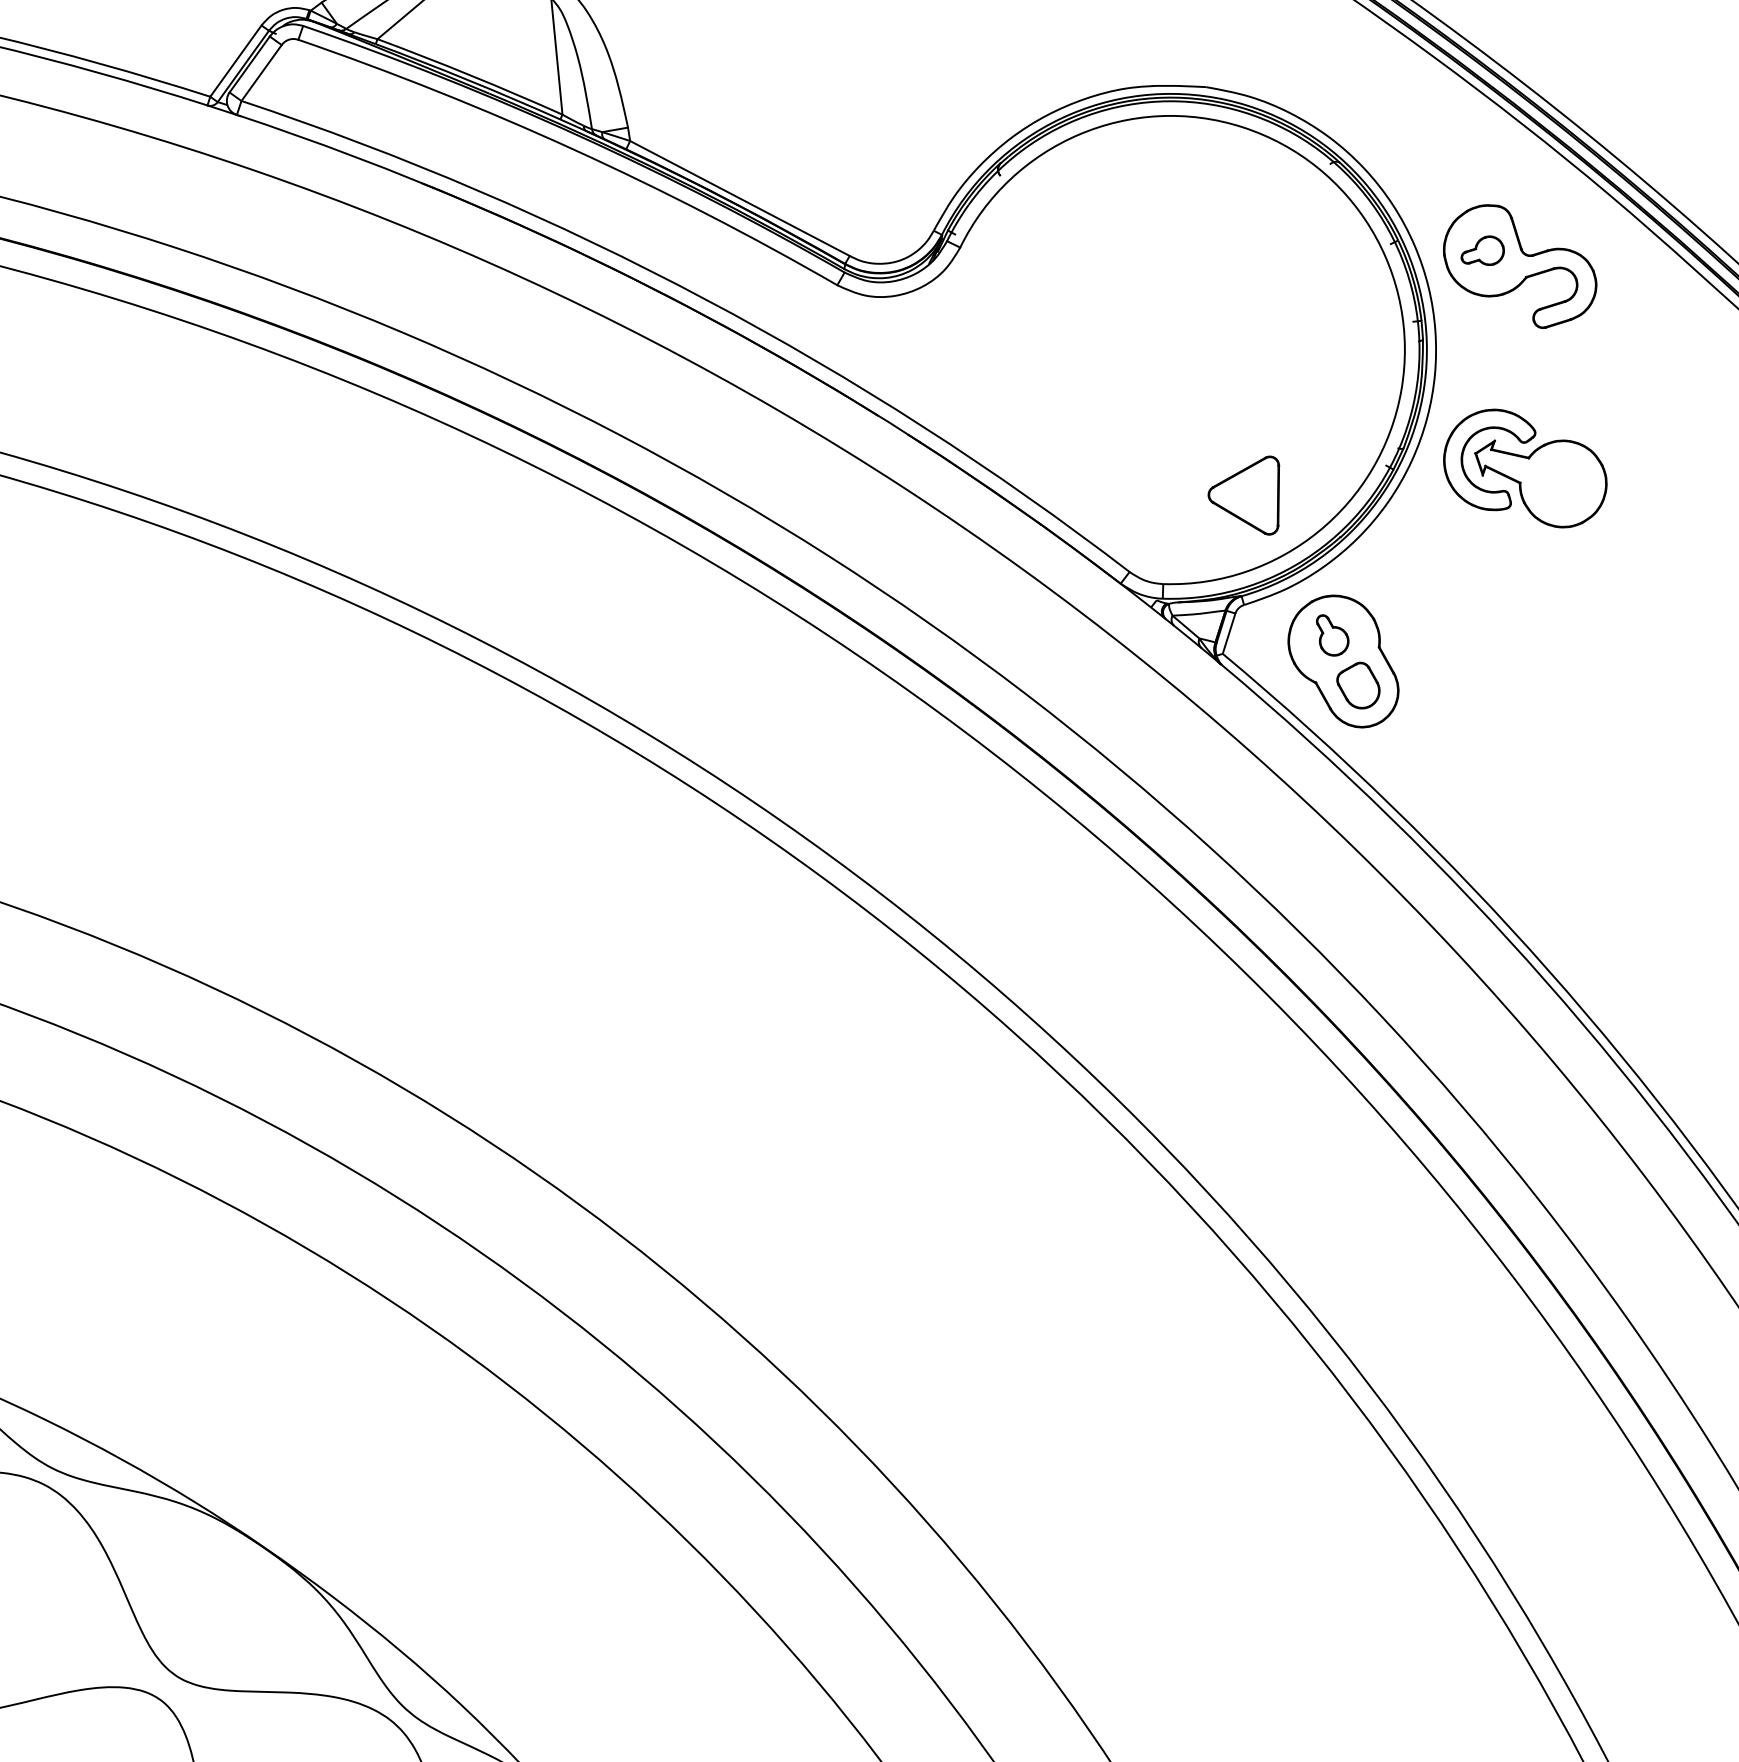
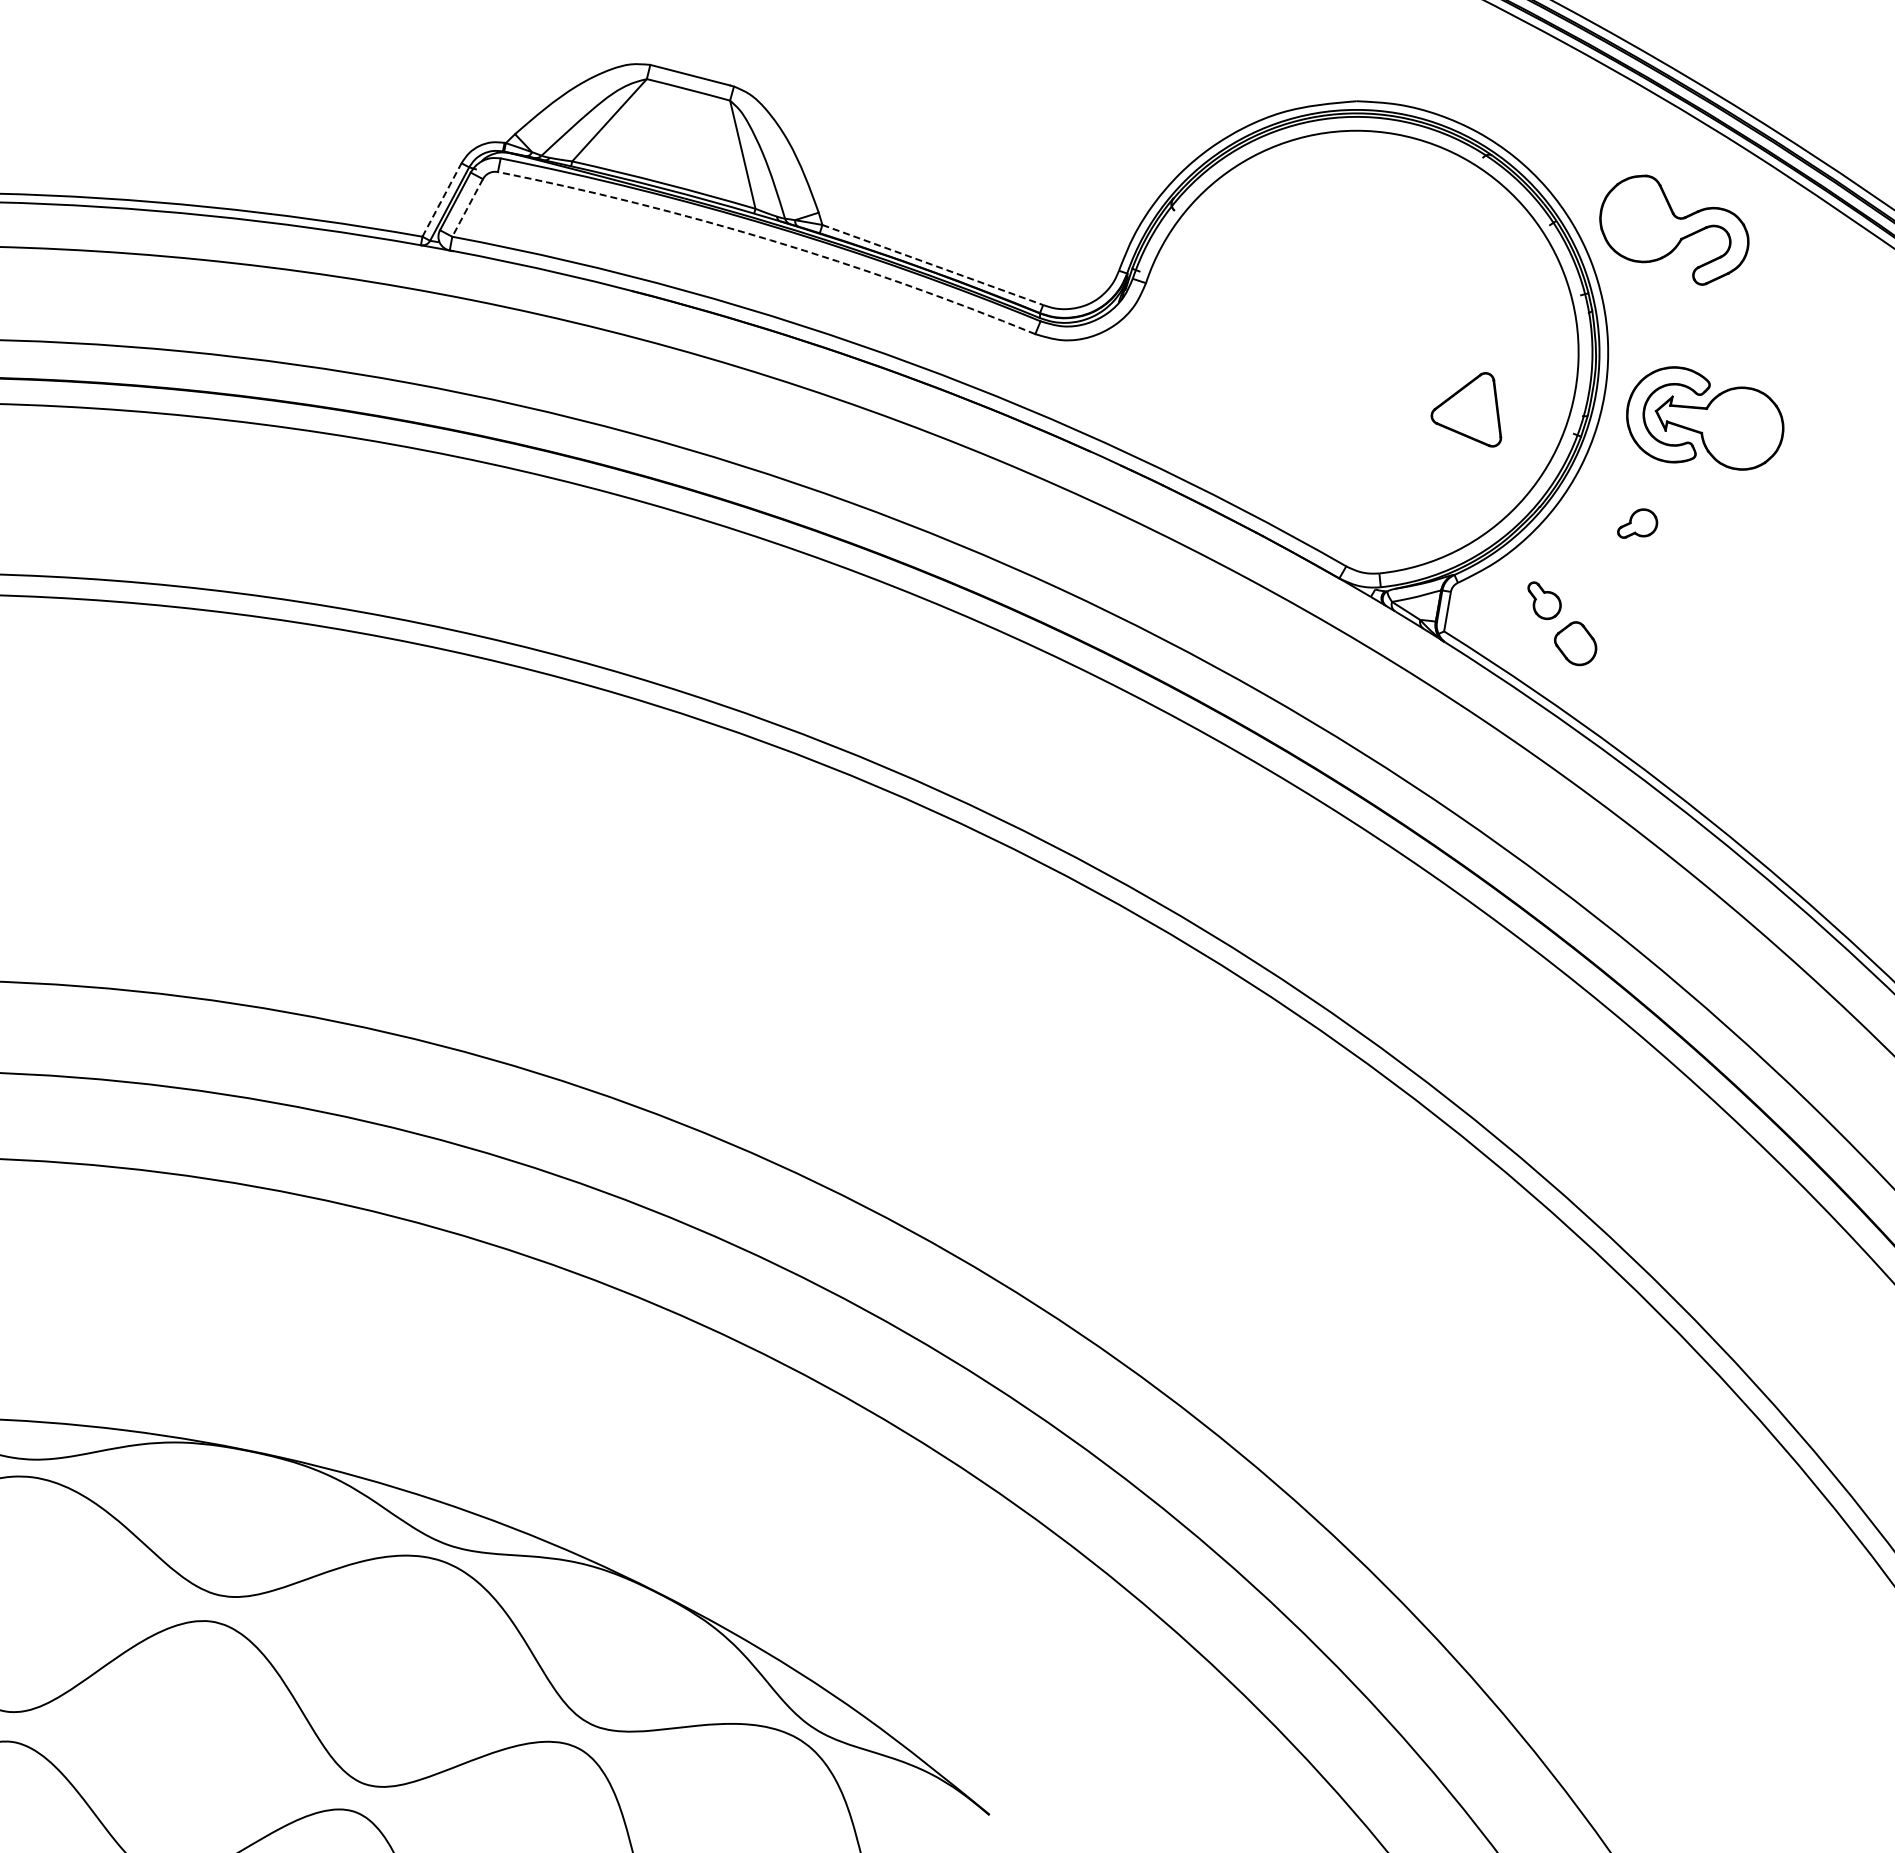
line: (236, 61) -> (442, 200), solid -> dashed
line: (261, 72) -> (467, 207), solid -> dashed
arc: (573, 149) -> (770, 240), solid -> dashed
line: (740, 199) -> (933, 265), solid -> dashed
part: (1483, 250) -> (1637, 523), moved
part: (1246, 492) -> (1466, 409), moved
part: (1344, 660) -> (1559, 622), removed

